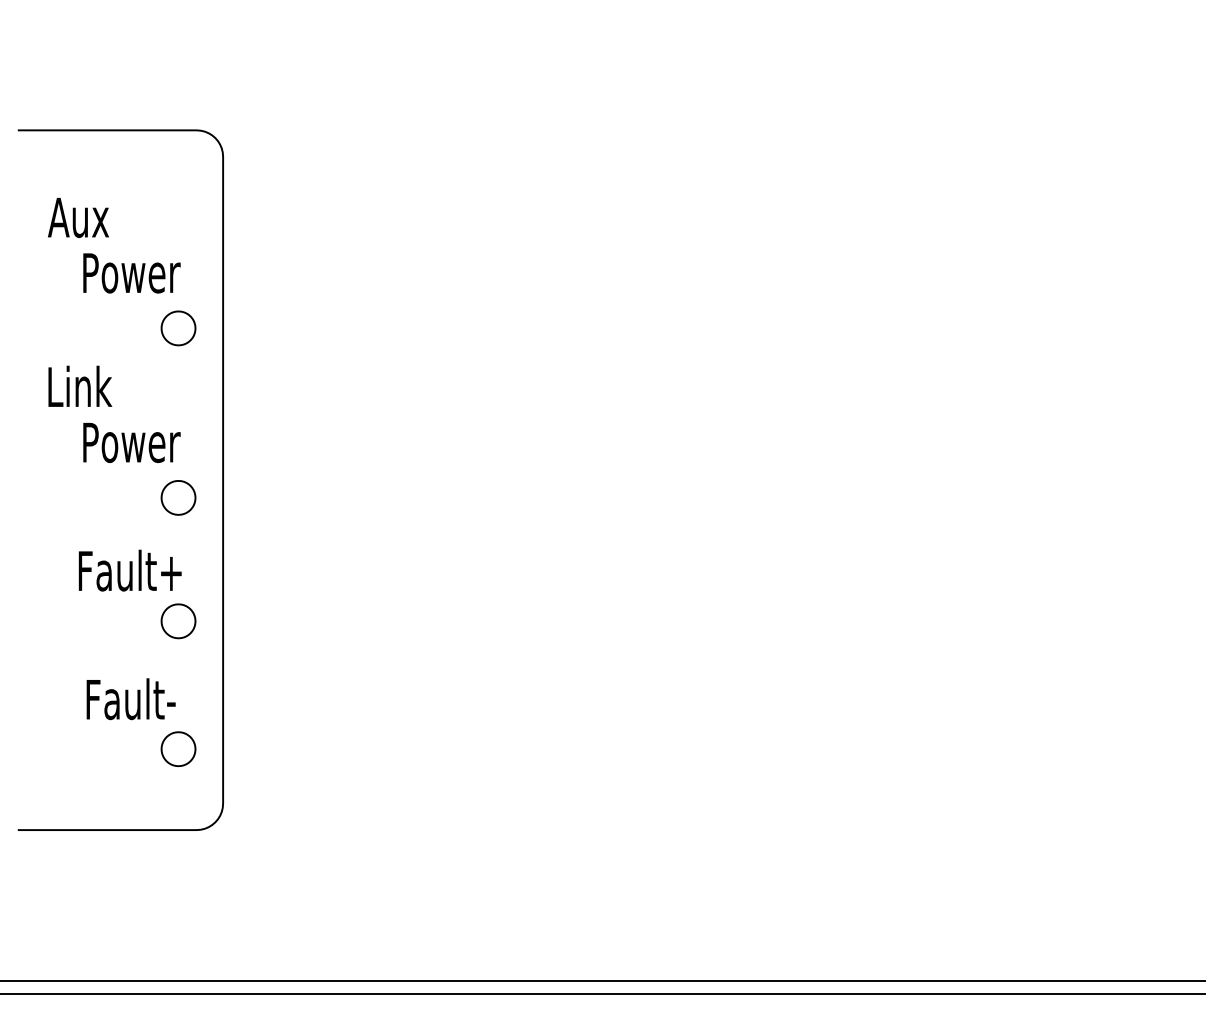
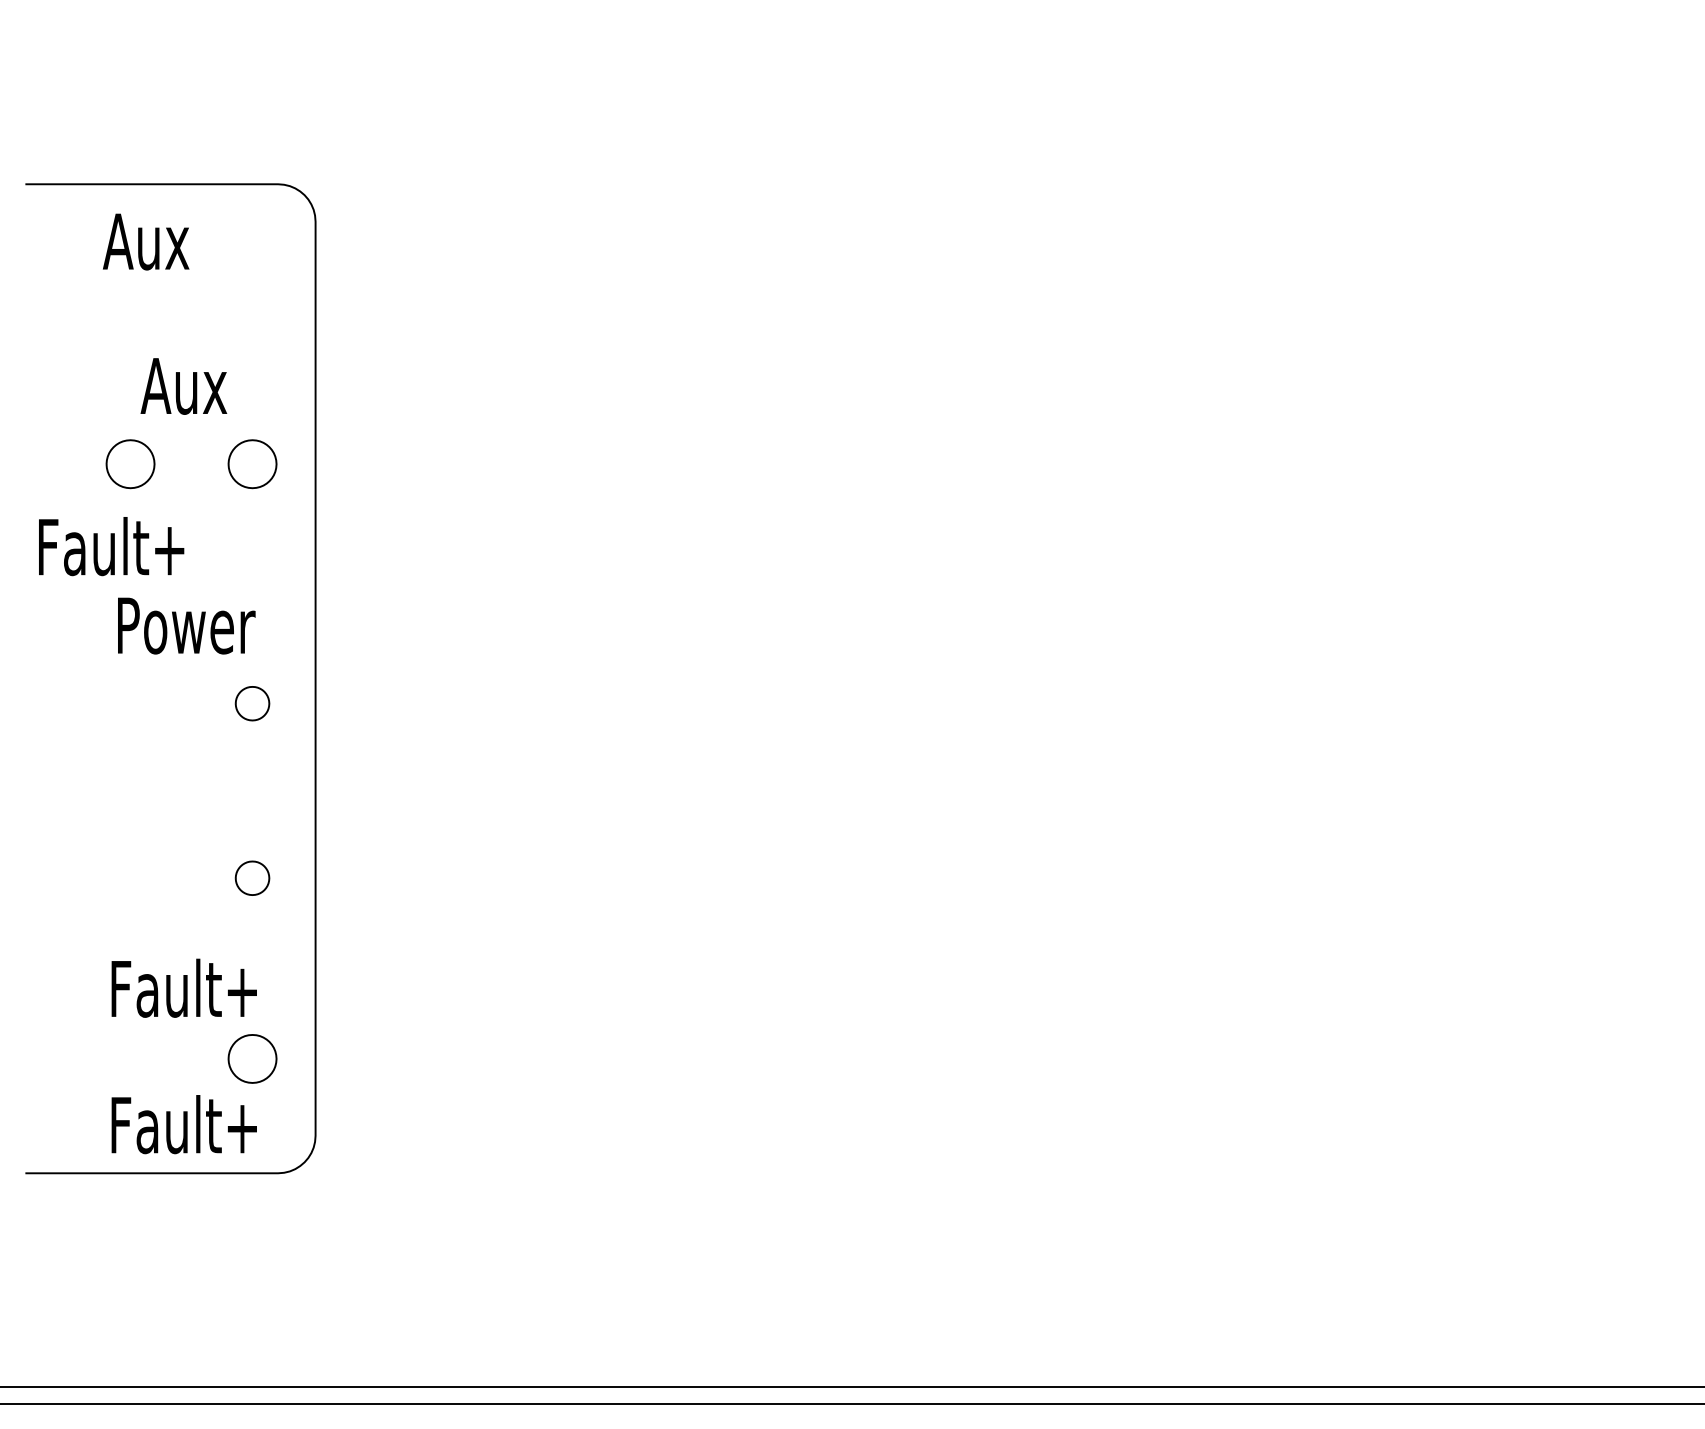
text: (78, 217) -> (146, 241), moved
text: (131, 273) -> (186, 386), Power -> Aux
part: (92, 328) -> (130, 464), added
text: (78, 386) -> (111, 546), Link -> Fault+
part: (178, 497) -> (252, 703), size x0.7
text: (129, 570) -> (183, 1124), moved
part: (178, 621) -> (252, 878), size x0.7
text: (129, 698) -> (183, 987), Fault- -> Fault+

